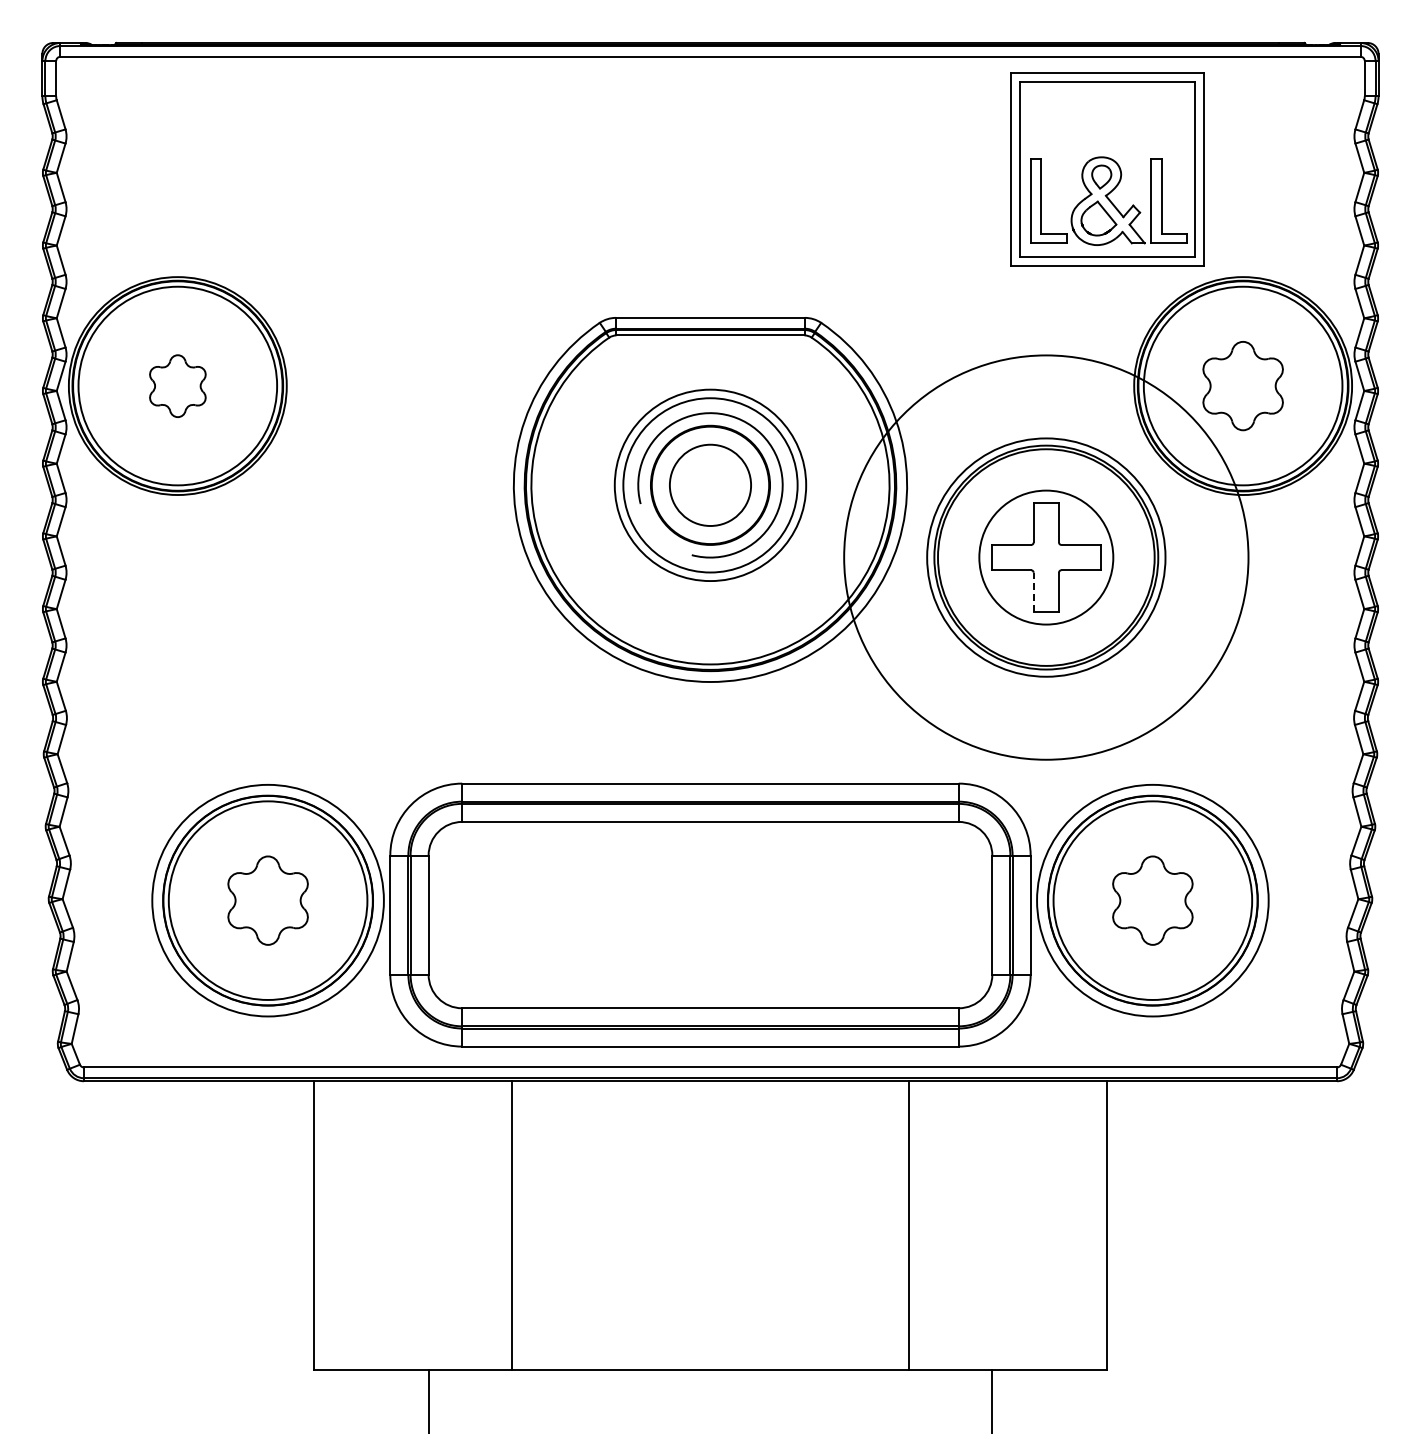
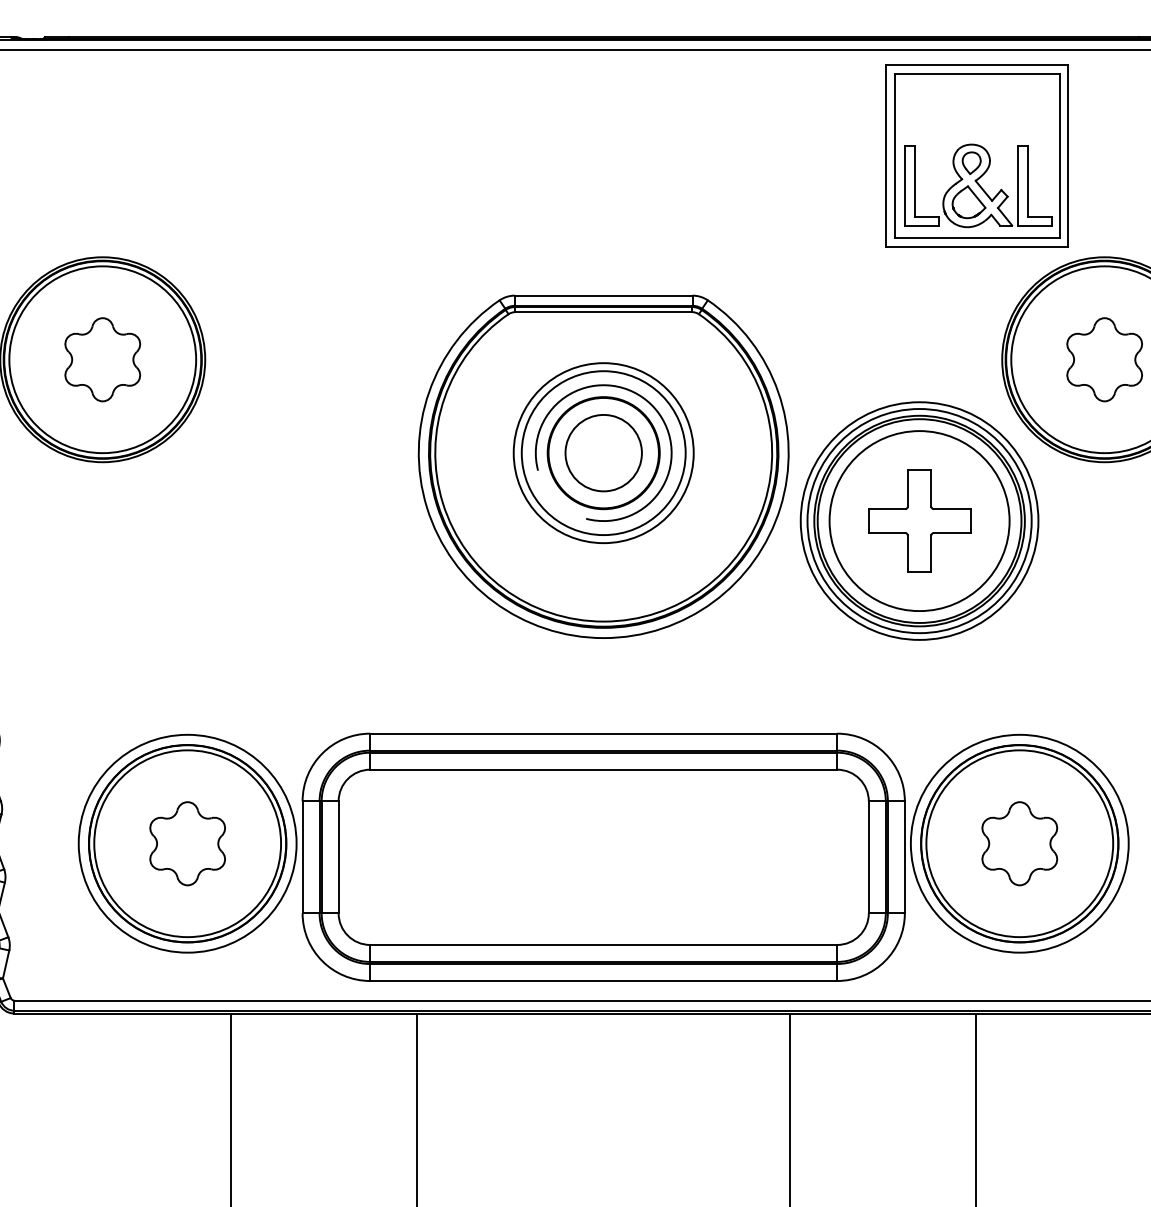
part: (177, 386) -> (102, 360), size x1.43
circle: (1045, 557) -> (918, 520), size x0.62
circle: (1046, 557) -> (919, 520), size x1.43
line: (1033, 592) -> (907, 553), dashed -> solid

